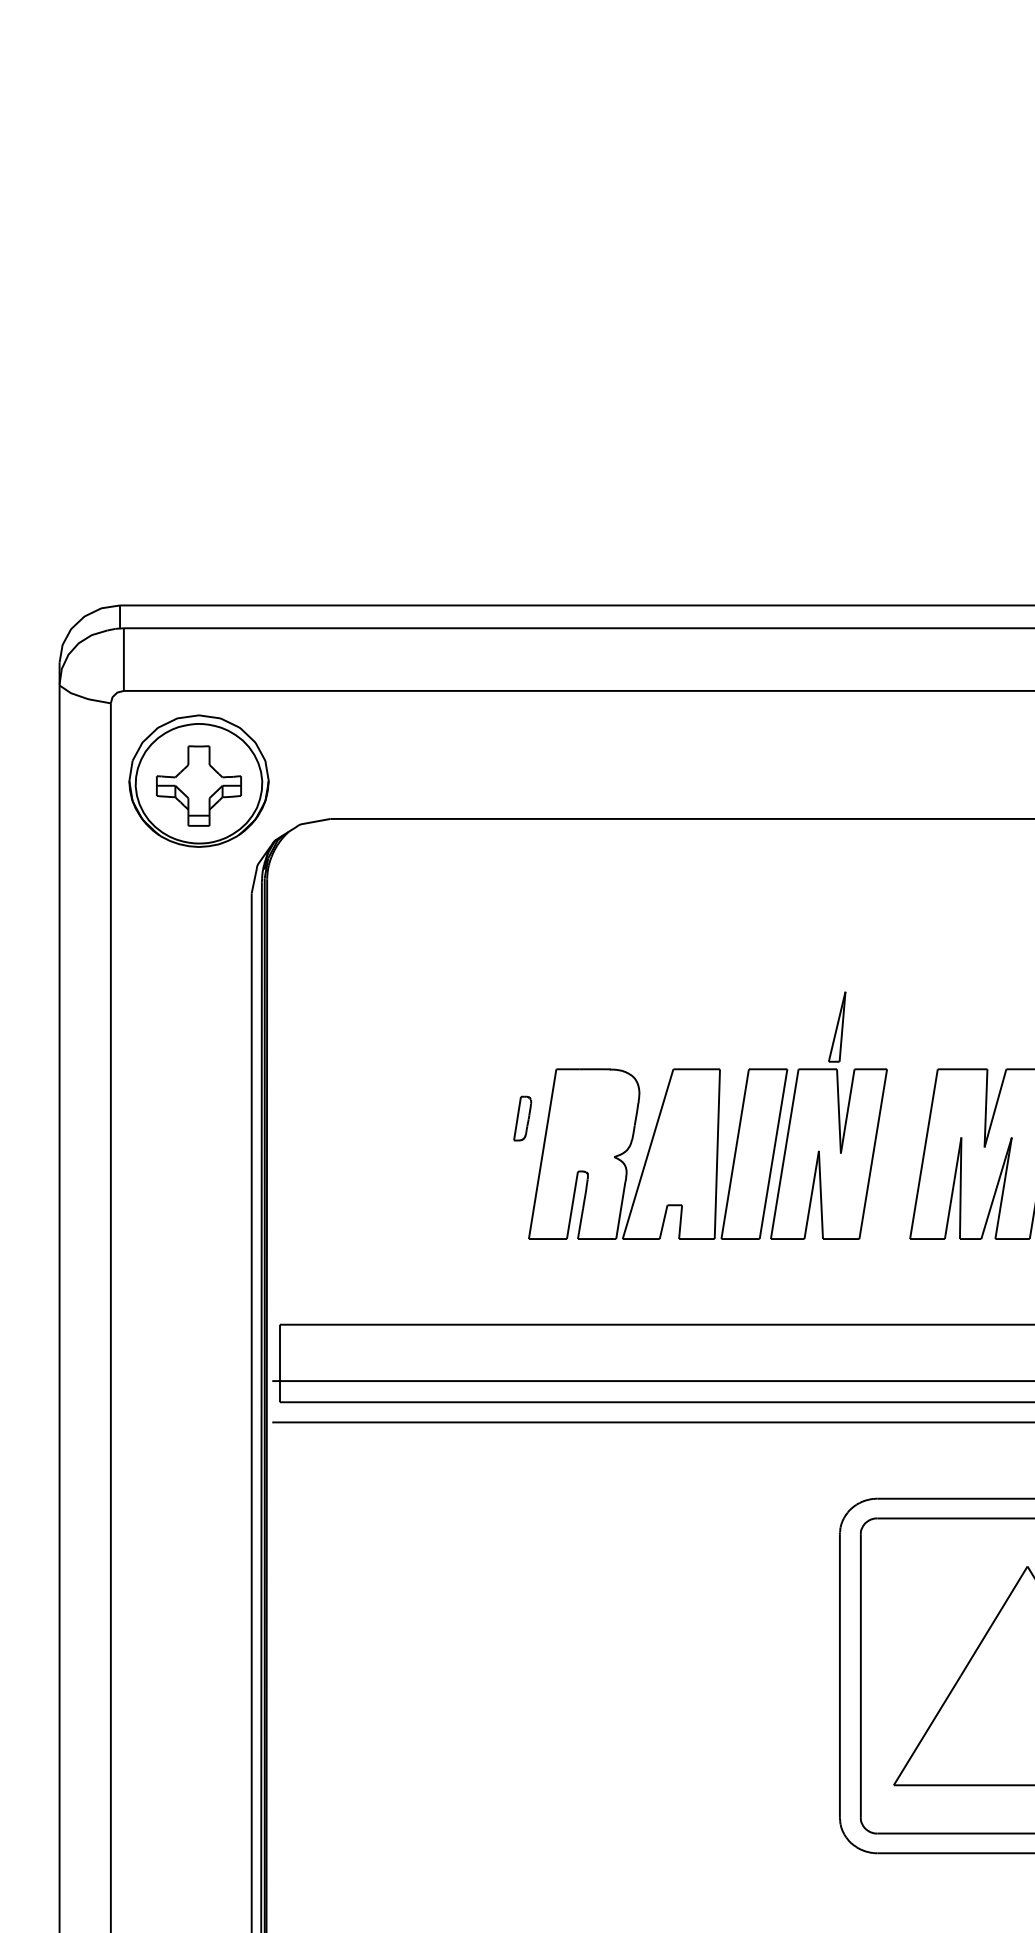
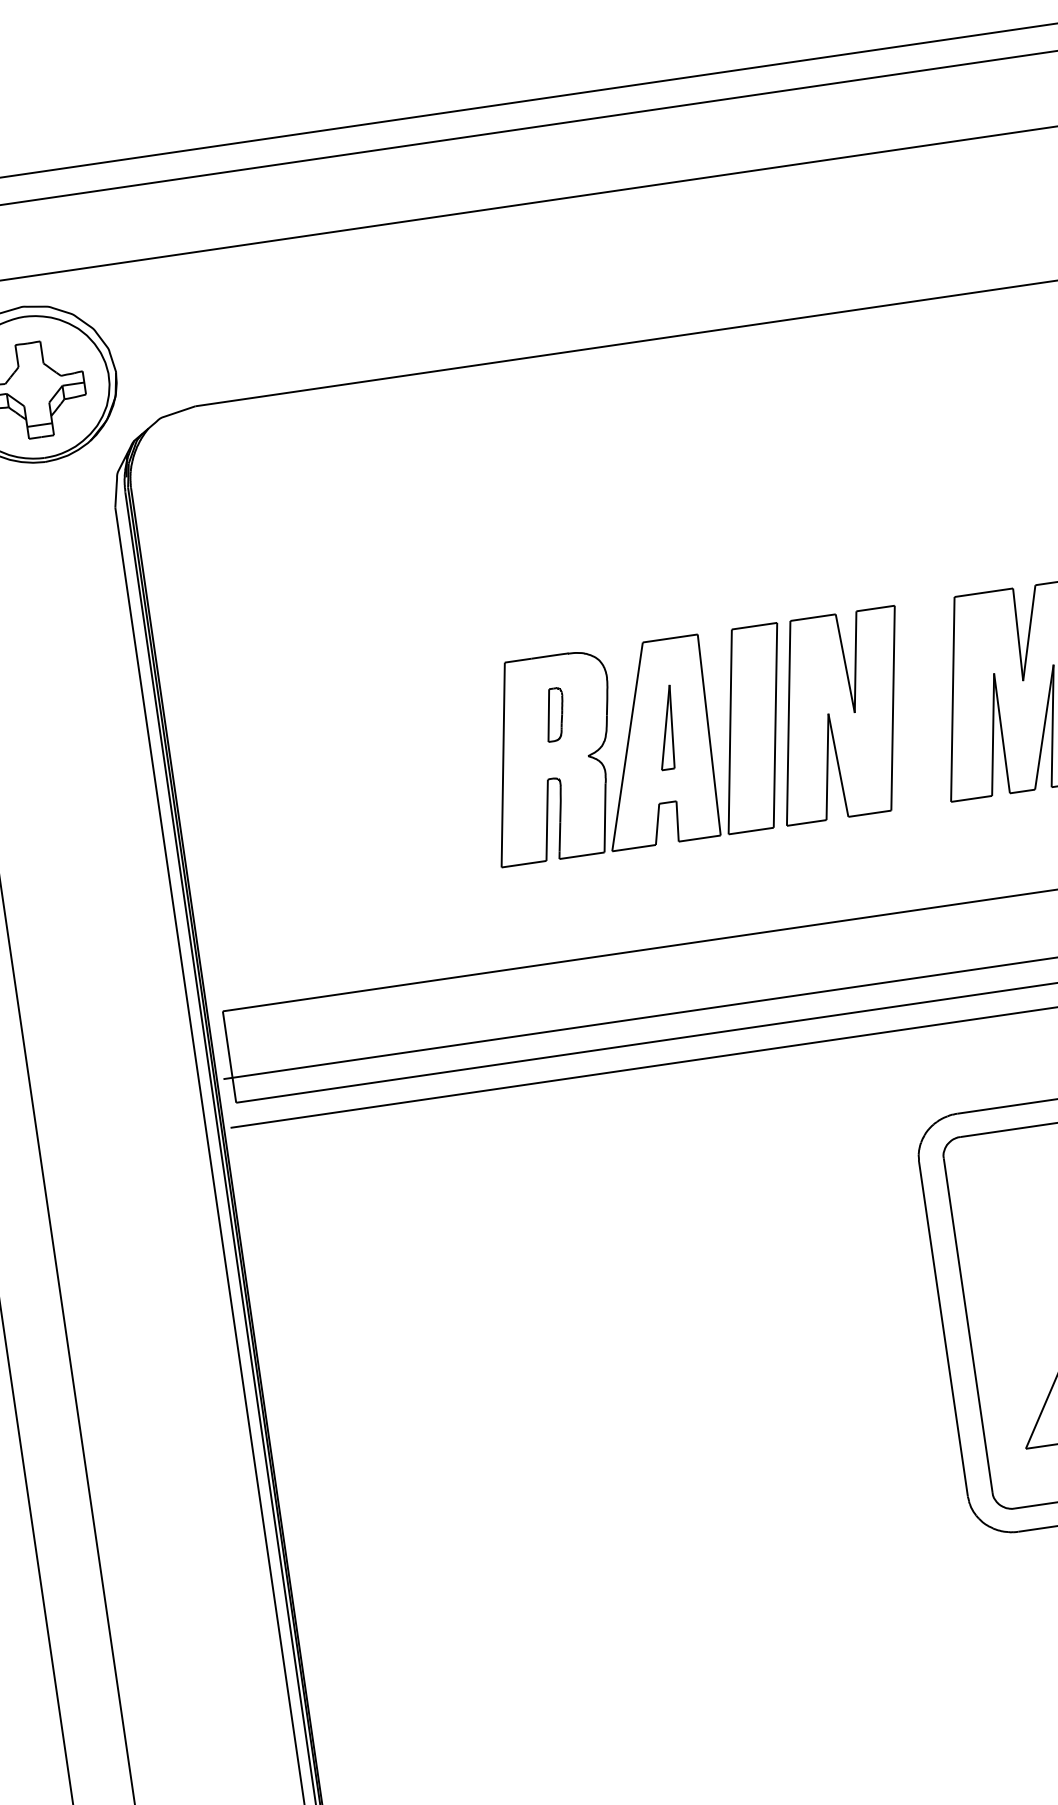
part: (837, 1026) -> (666, 727), moved
part: (522, 1118) -> (554, 714), moved

